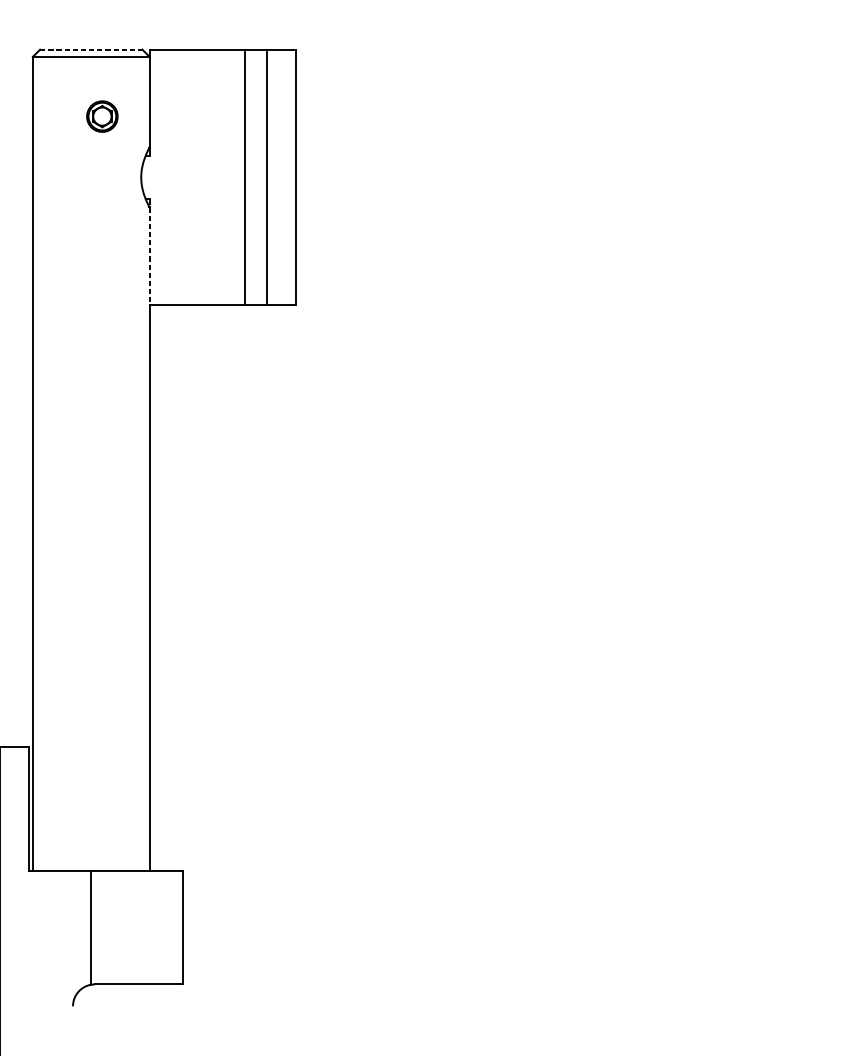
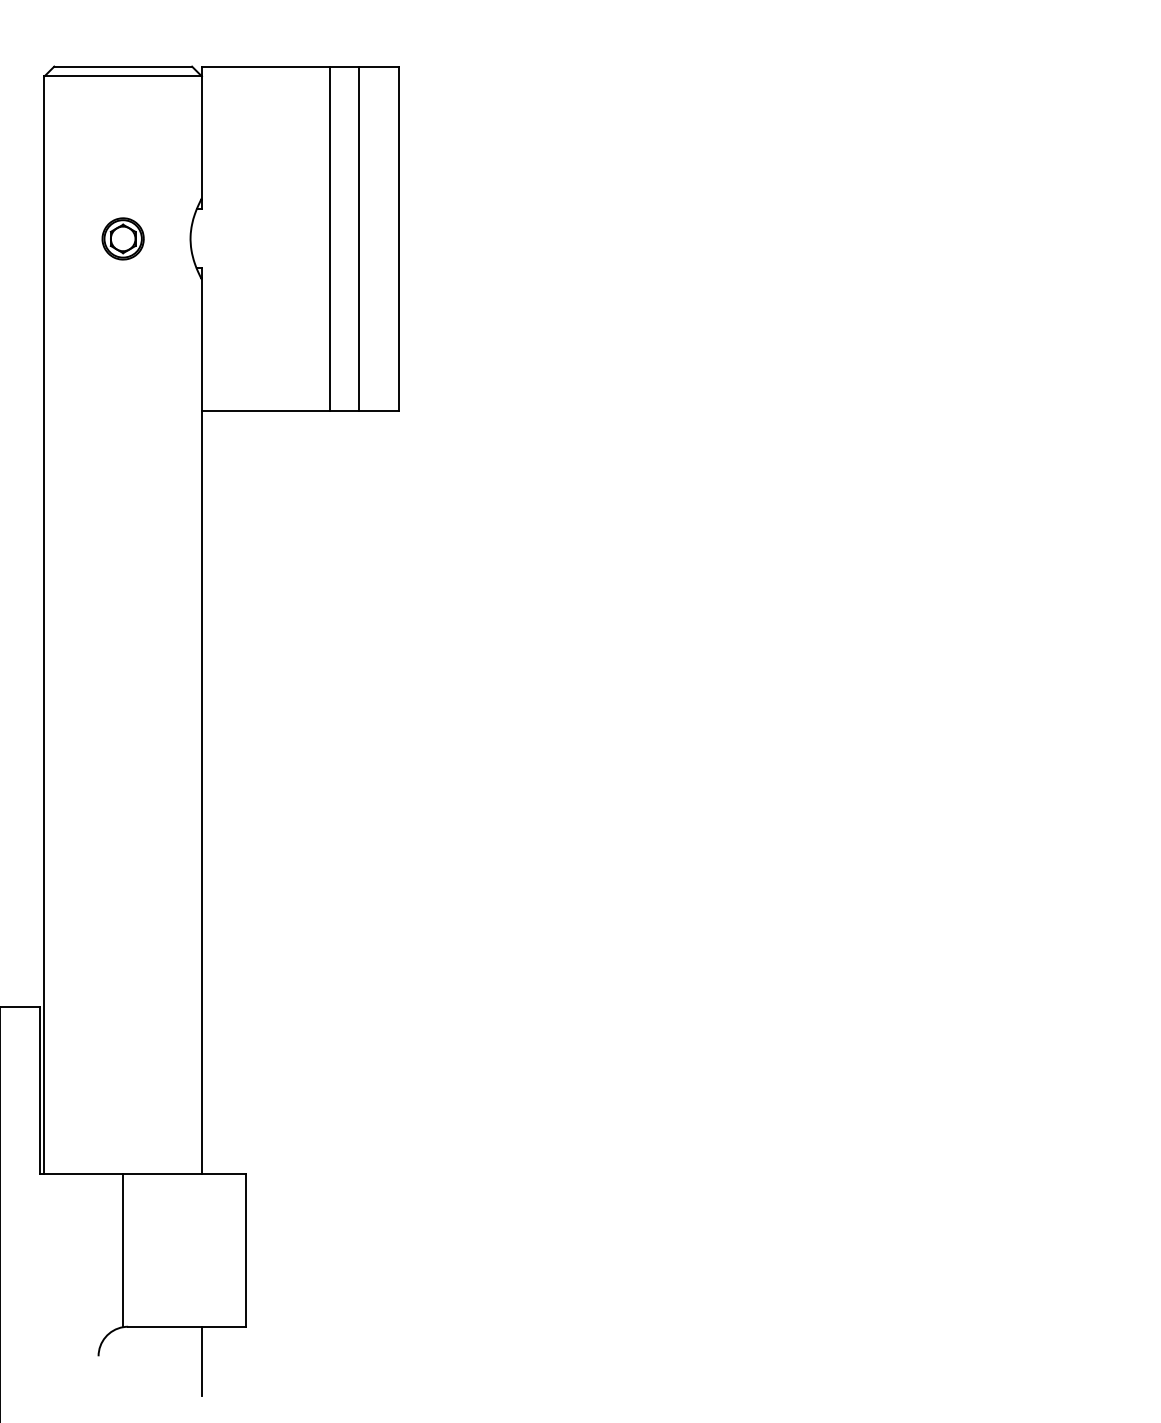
line: (91, 49) -> (123, 66), dashed -> solid
part: (101, 116) -> (122, 238), moved
line: (149, 252) -> (201, 340), dashed -> solid
line: (149, 1009) -> (201, 1360), added

